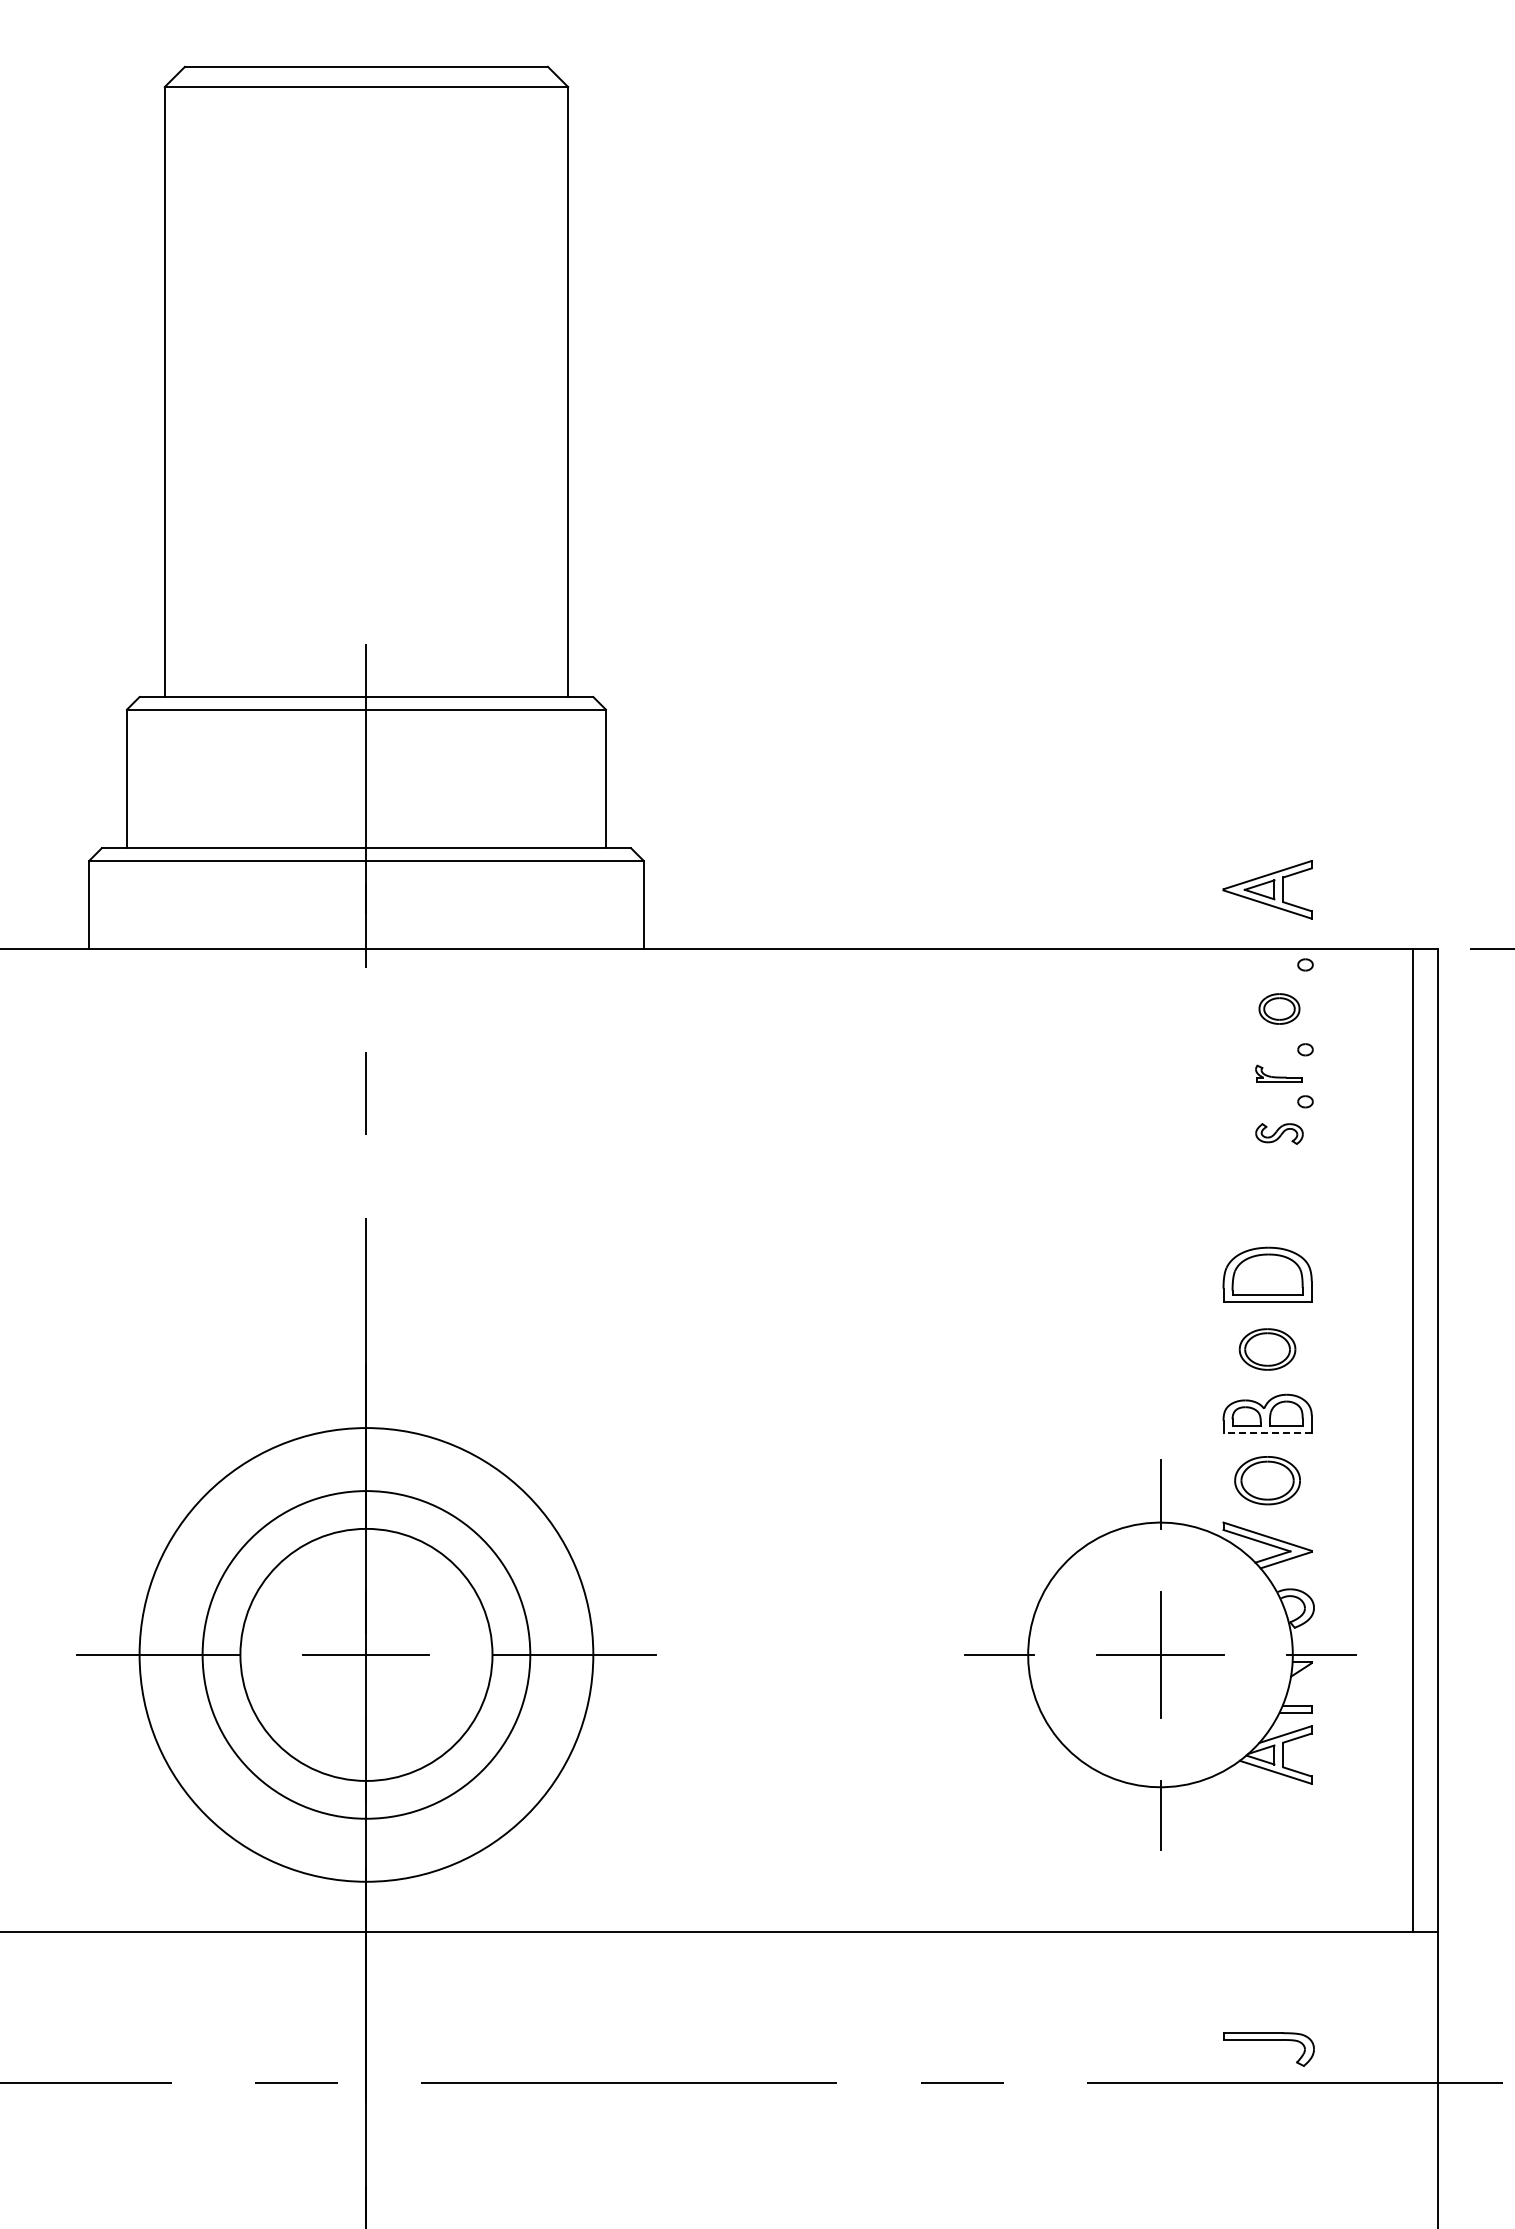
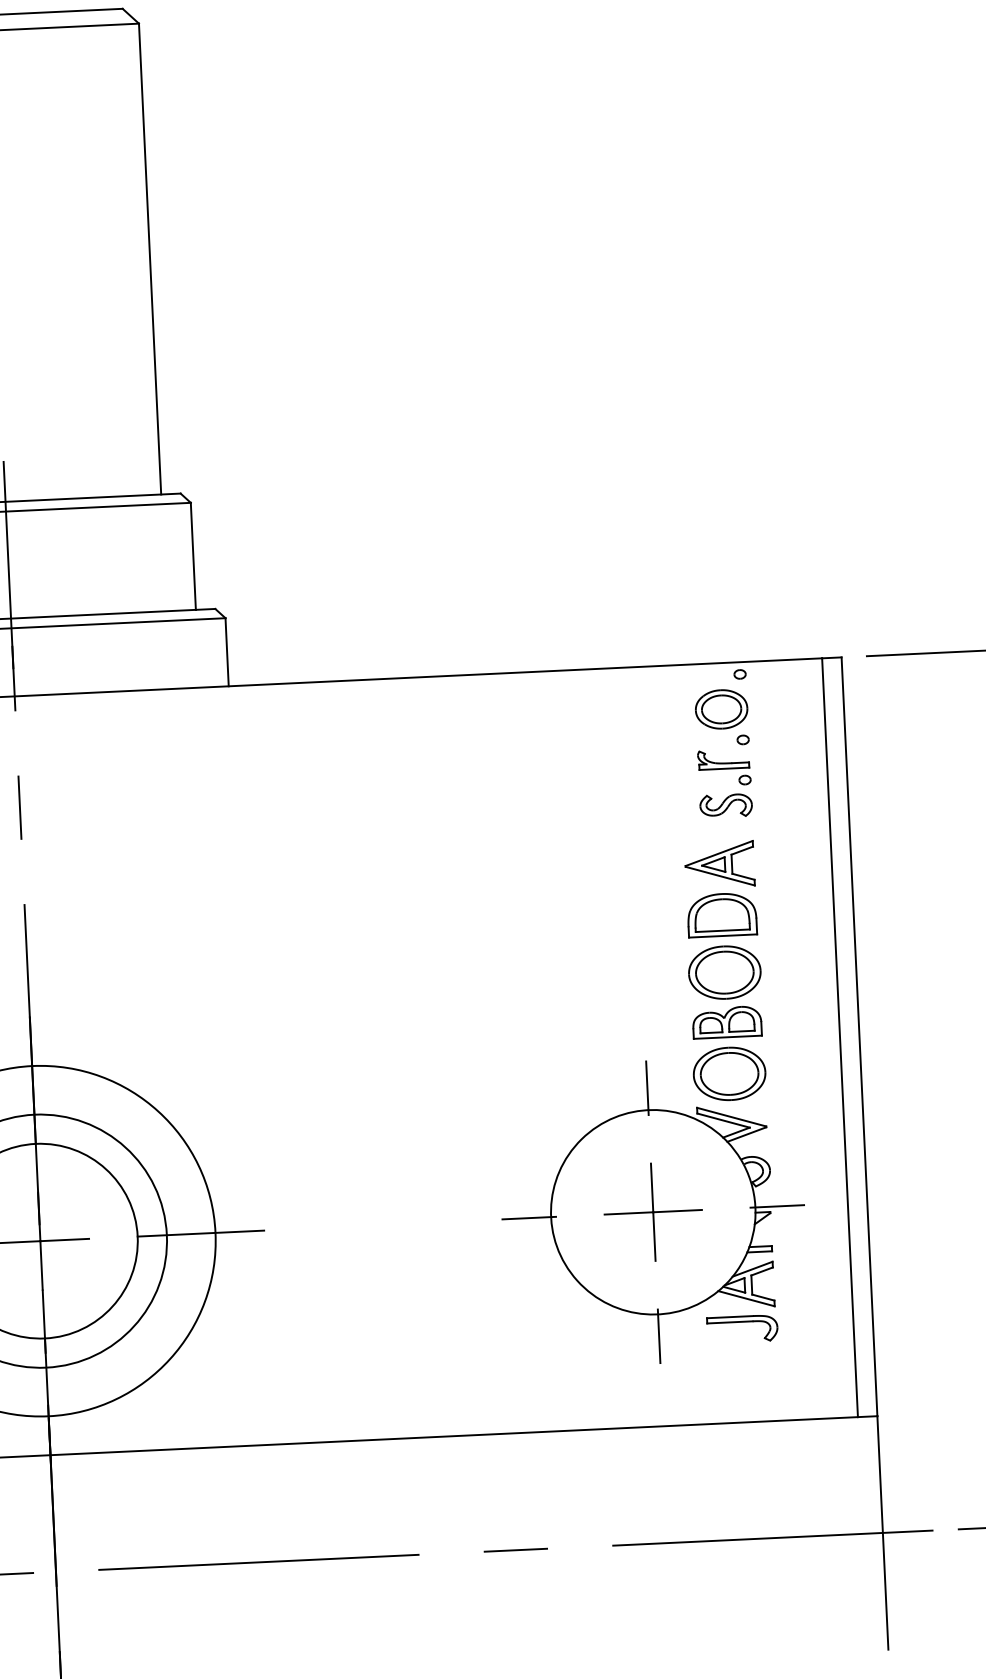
part: (1267, 889) -> (719, 864), moved
part: (1279, 1008) -> (721, 709), size x1.67
part: (1278, 1073) -> (723, 759), size x1.43
part: (1279, 1133) -> (726, 805), size x1.43
part: (1267, 1349) -> (724, 972), size x1.67
line: (1267, 1433) -> (727, 1037), dashed -> solid
part: (1267, 1480) -> (729, 1073), size x1.43
part: (1268, 2040) -> (742, 1322), moved

